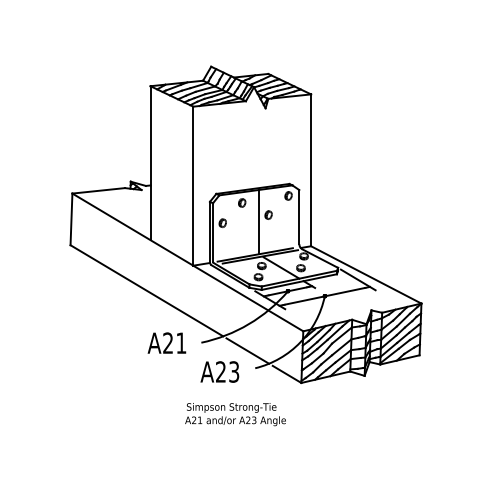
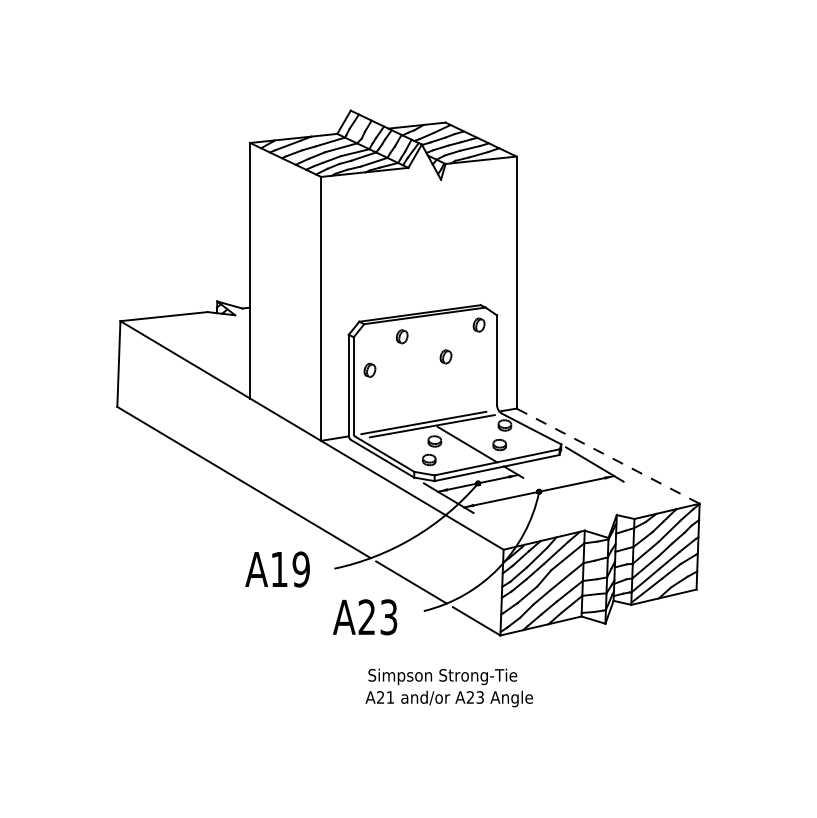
line: (259, 221) -> (430, 367), removed
line: (365, 274) -> (606, 455), solid -> dashed
text: (174, 343) -> (289, 569), A21 -> A19
text: (235, 414) -> (449, 687), moved

